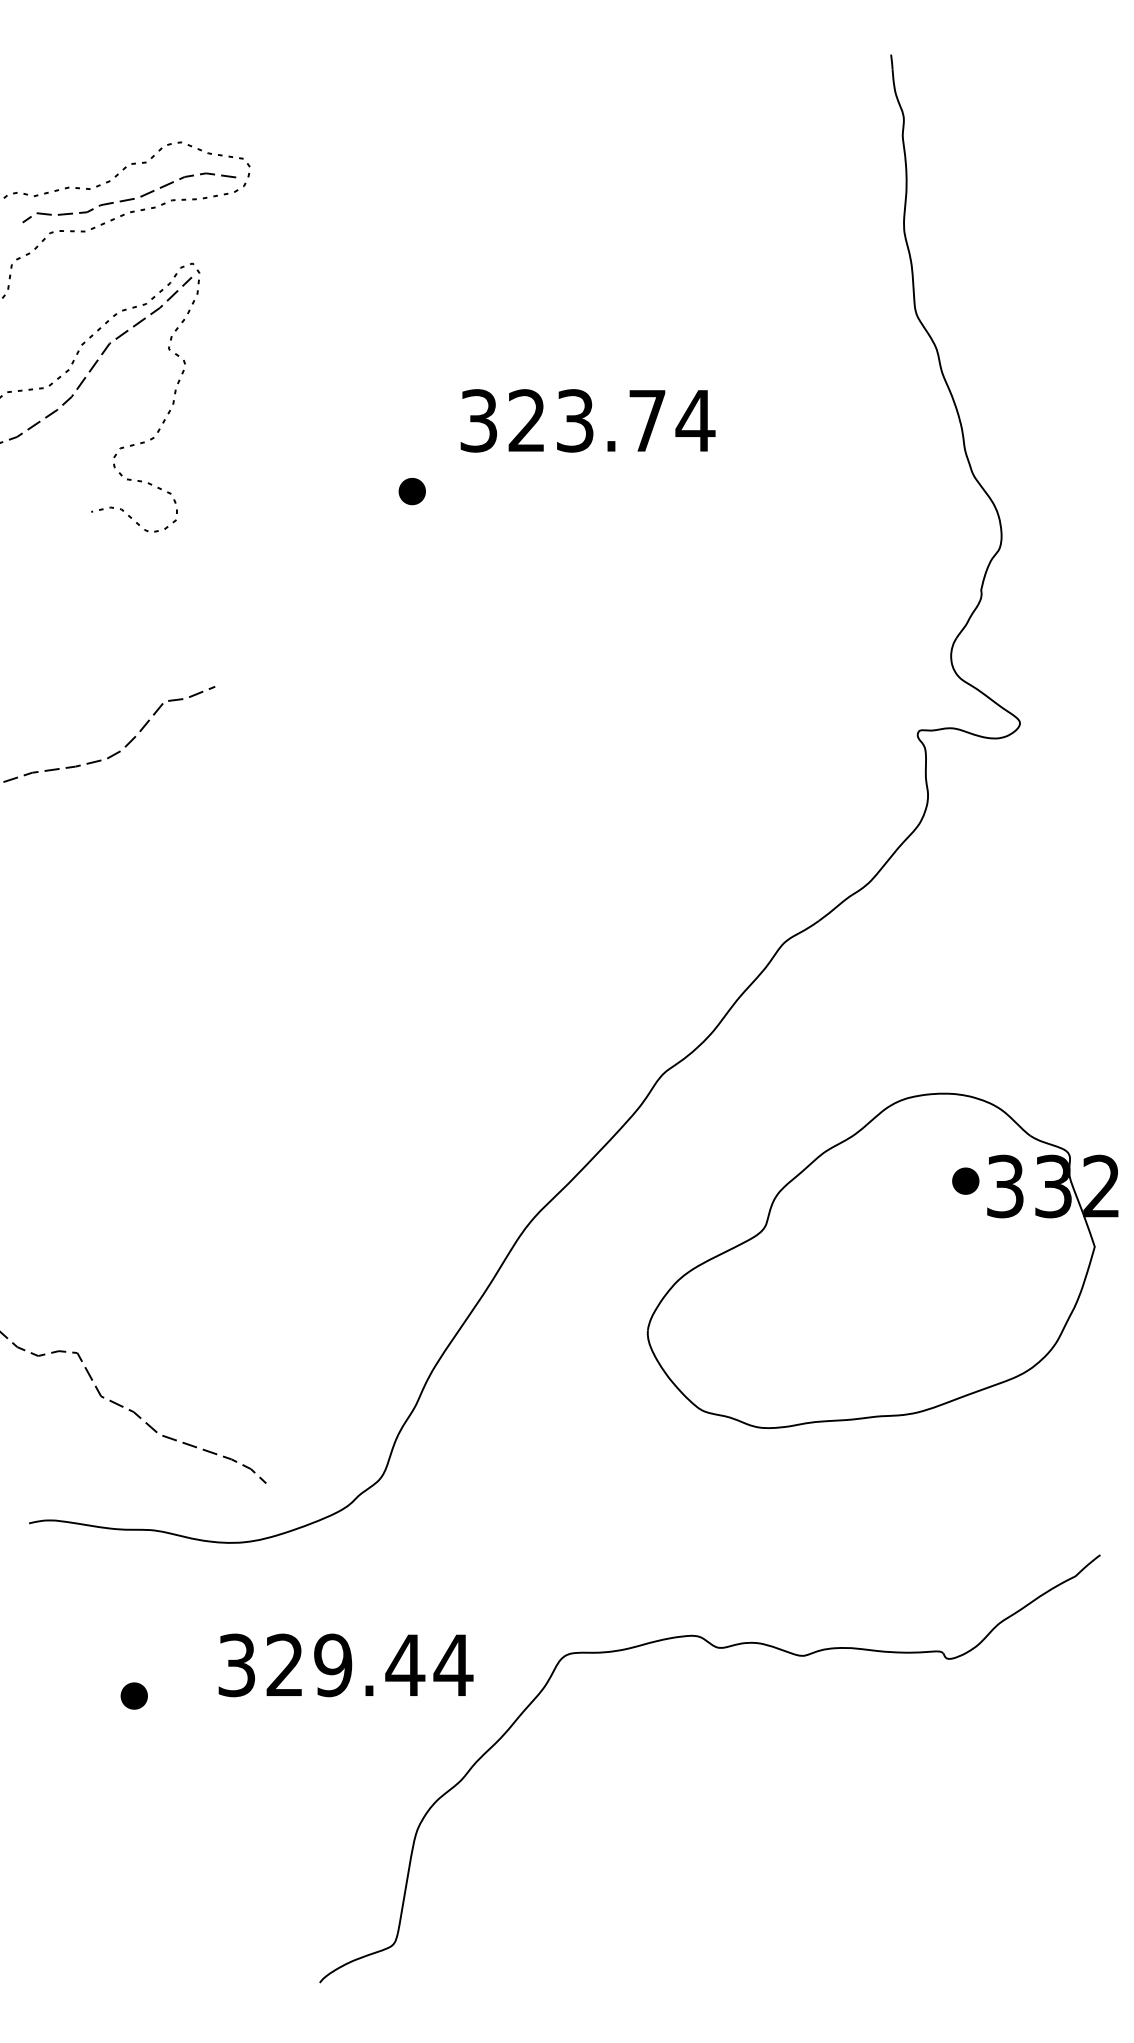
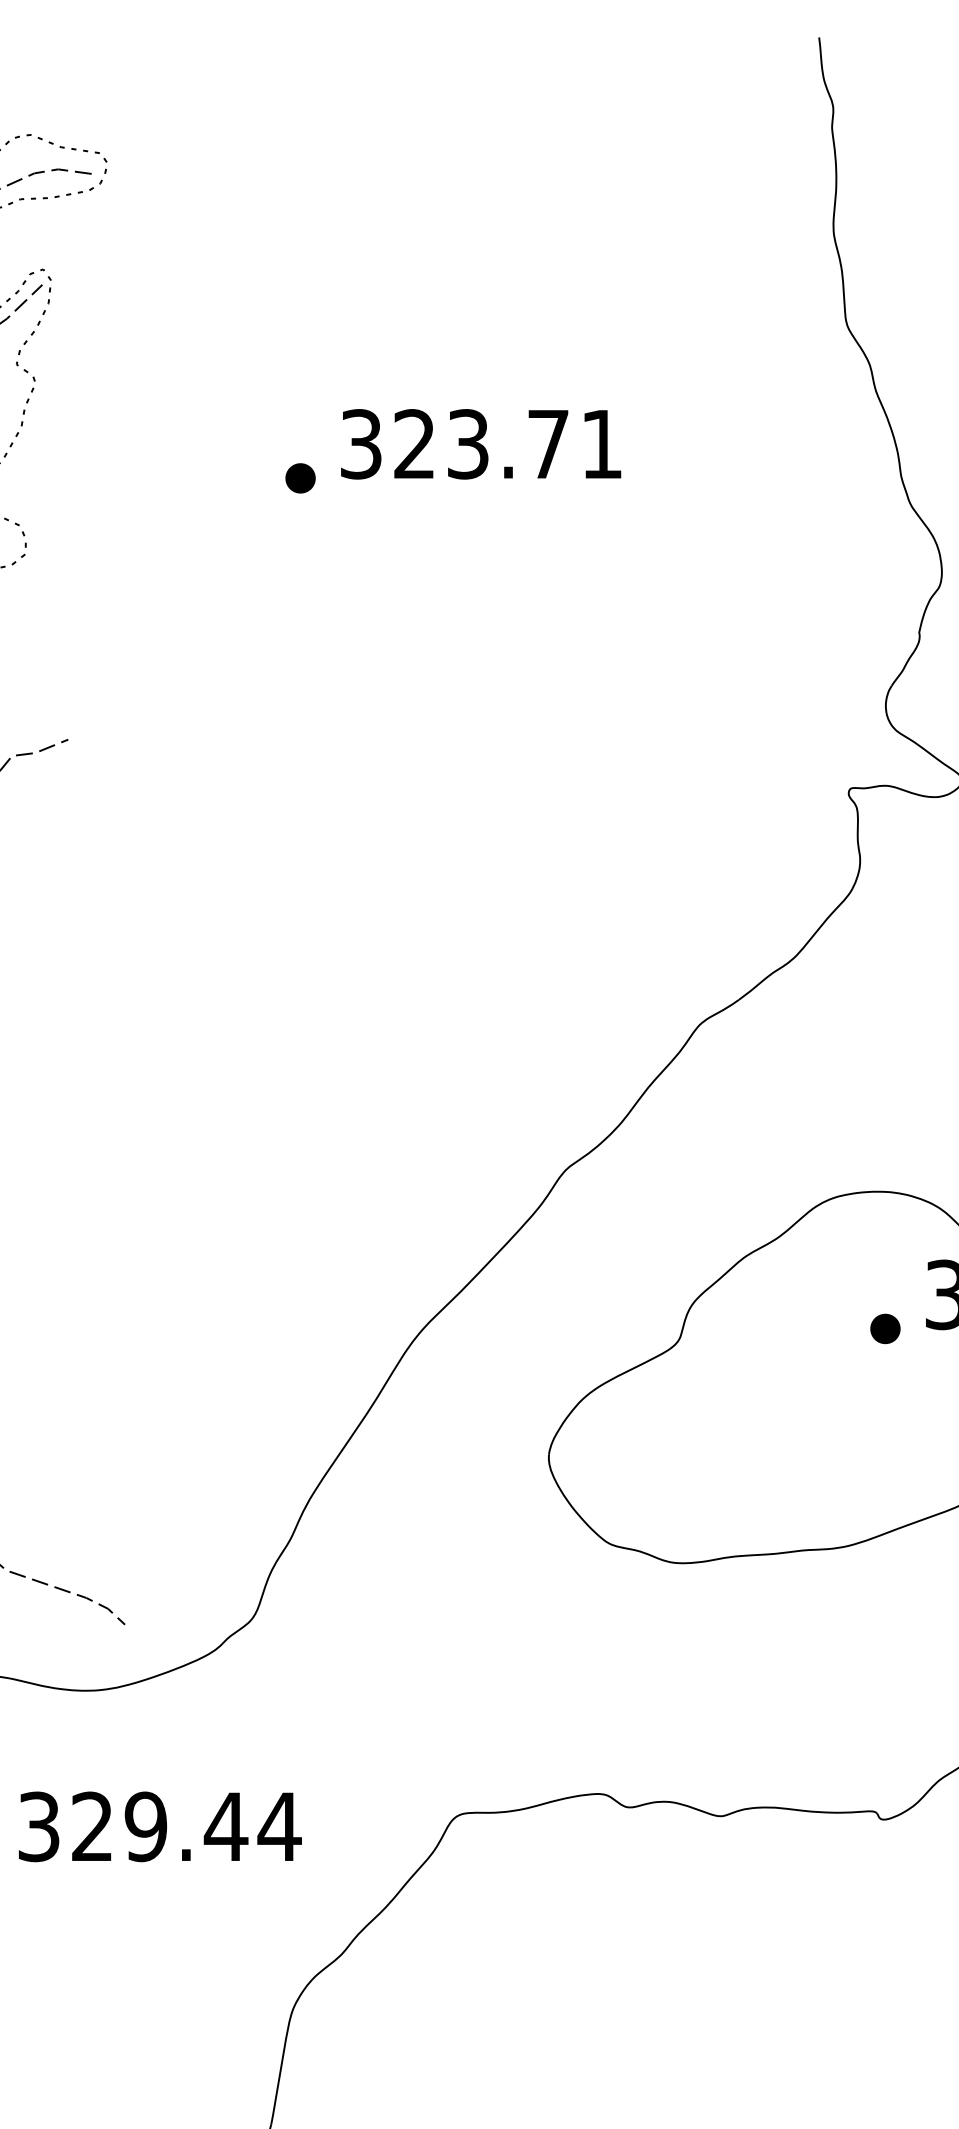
text: (695, 420) -> (601, 443), 323.74 -> 323.71
part: (411, 491) -> (299, 478), moved
part: (965, 1180) -> (885, 1328), moved
text: (345, 1665) -> (159, 1826), moved

